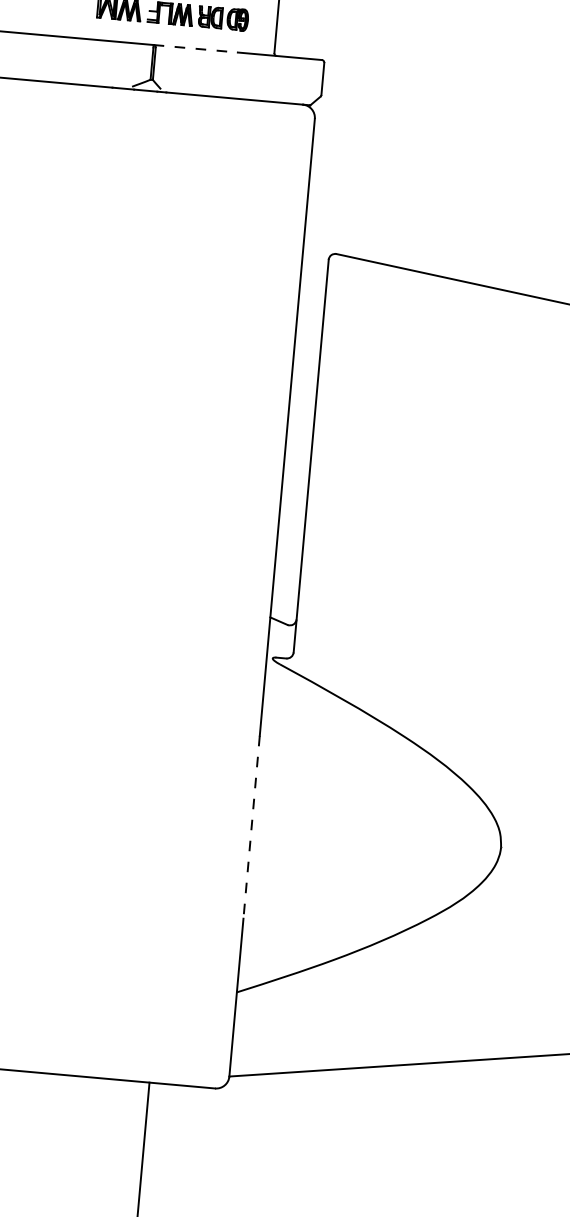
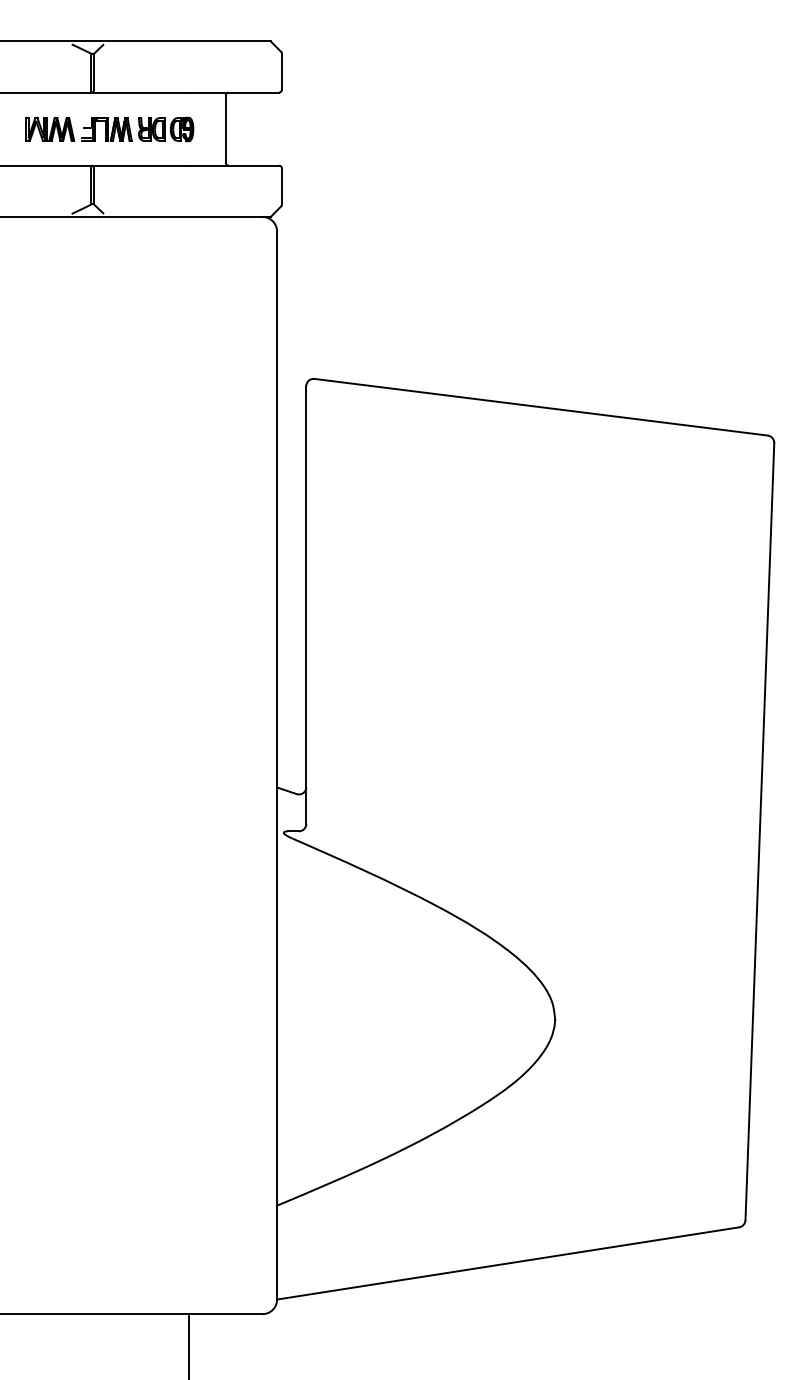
line: (195, 48) -> (138, 165), dashed -> solid
line: (252, 827) -> (277, 1021), dashed -> solid

